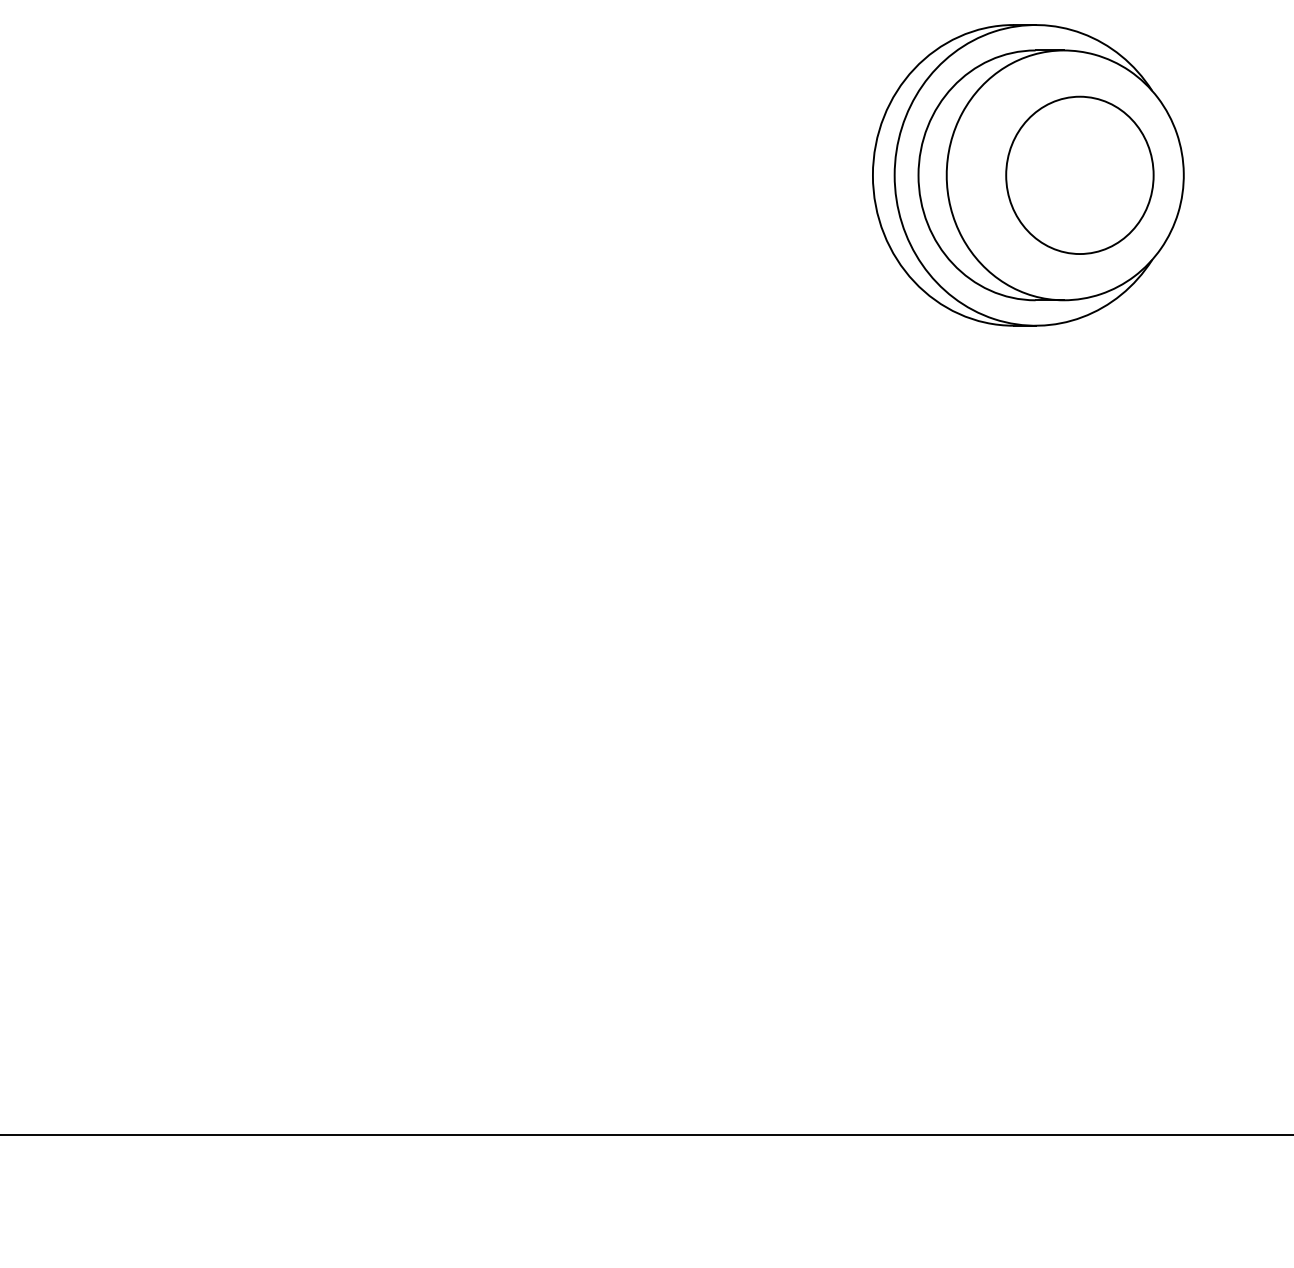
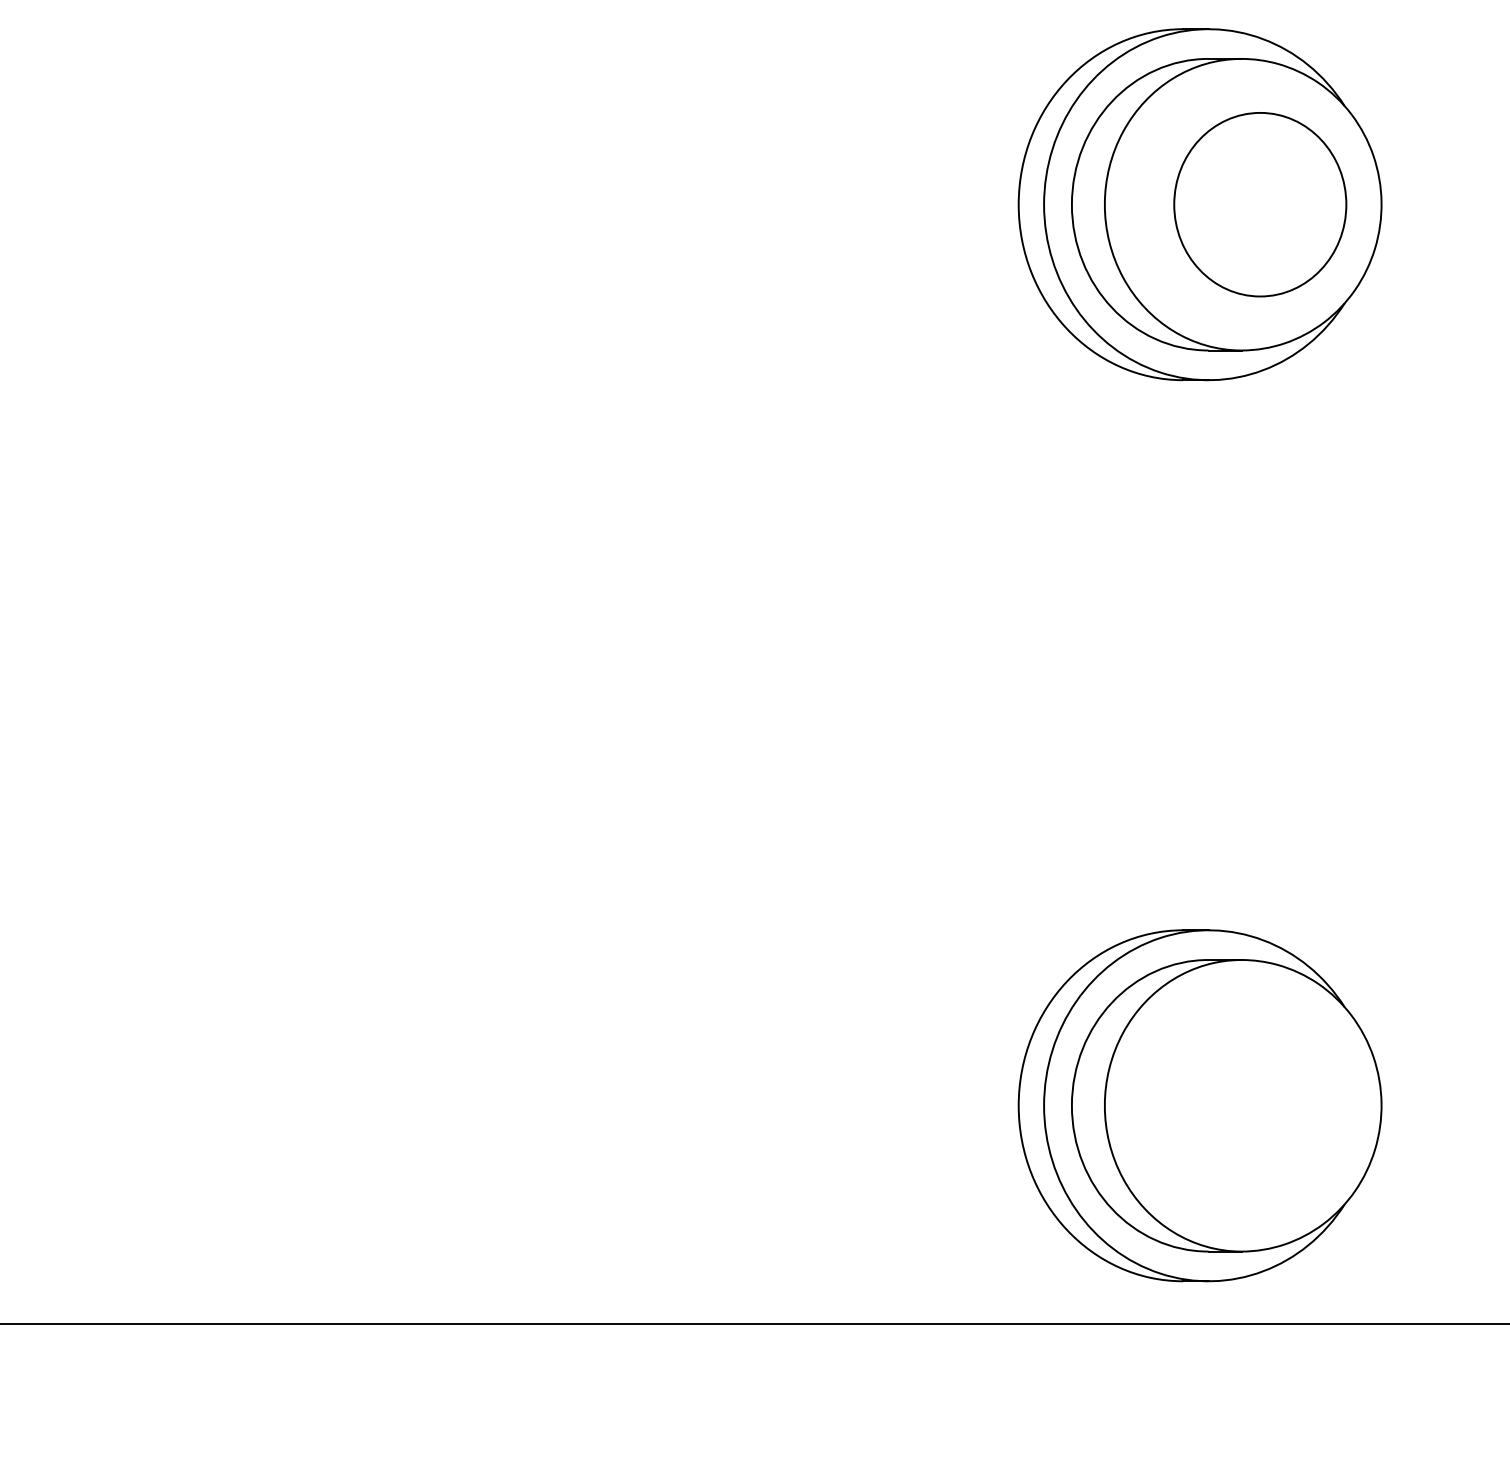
part: (1028, 947) -> (1200, 1105), added

